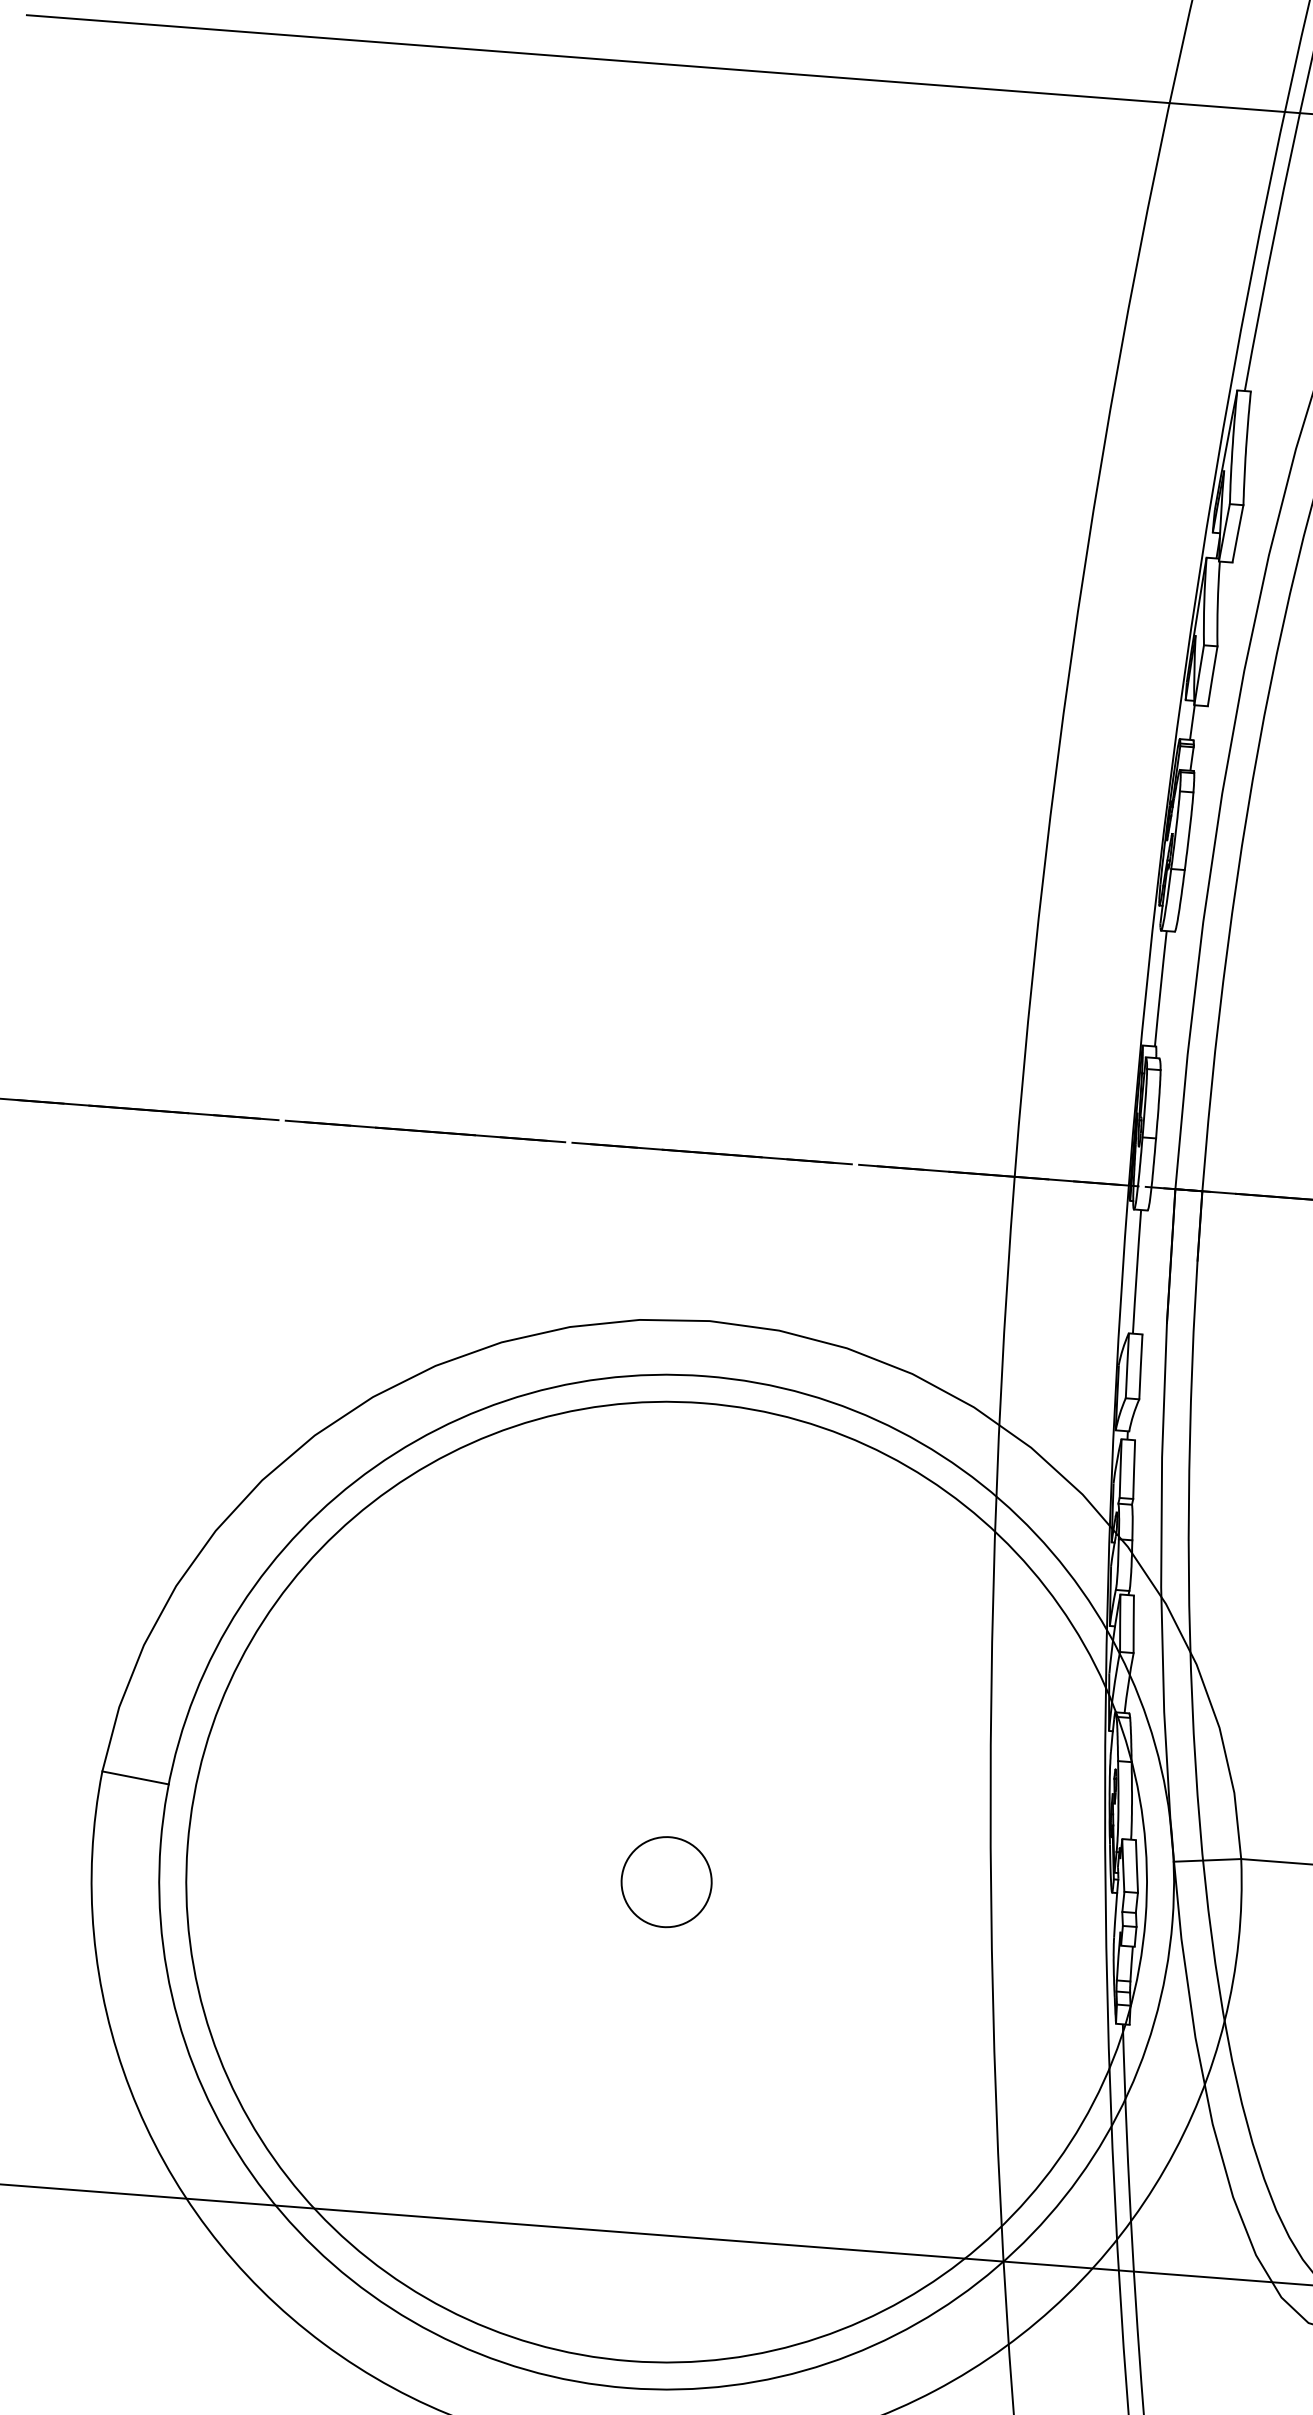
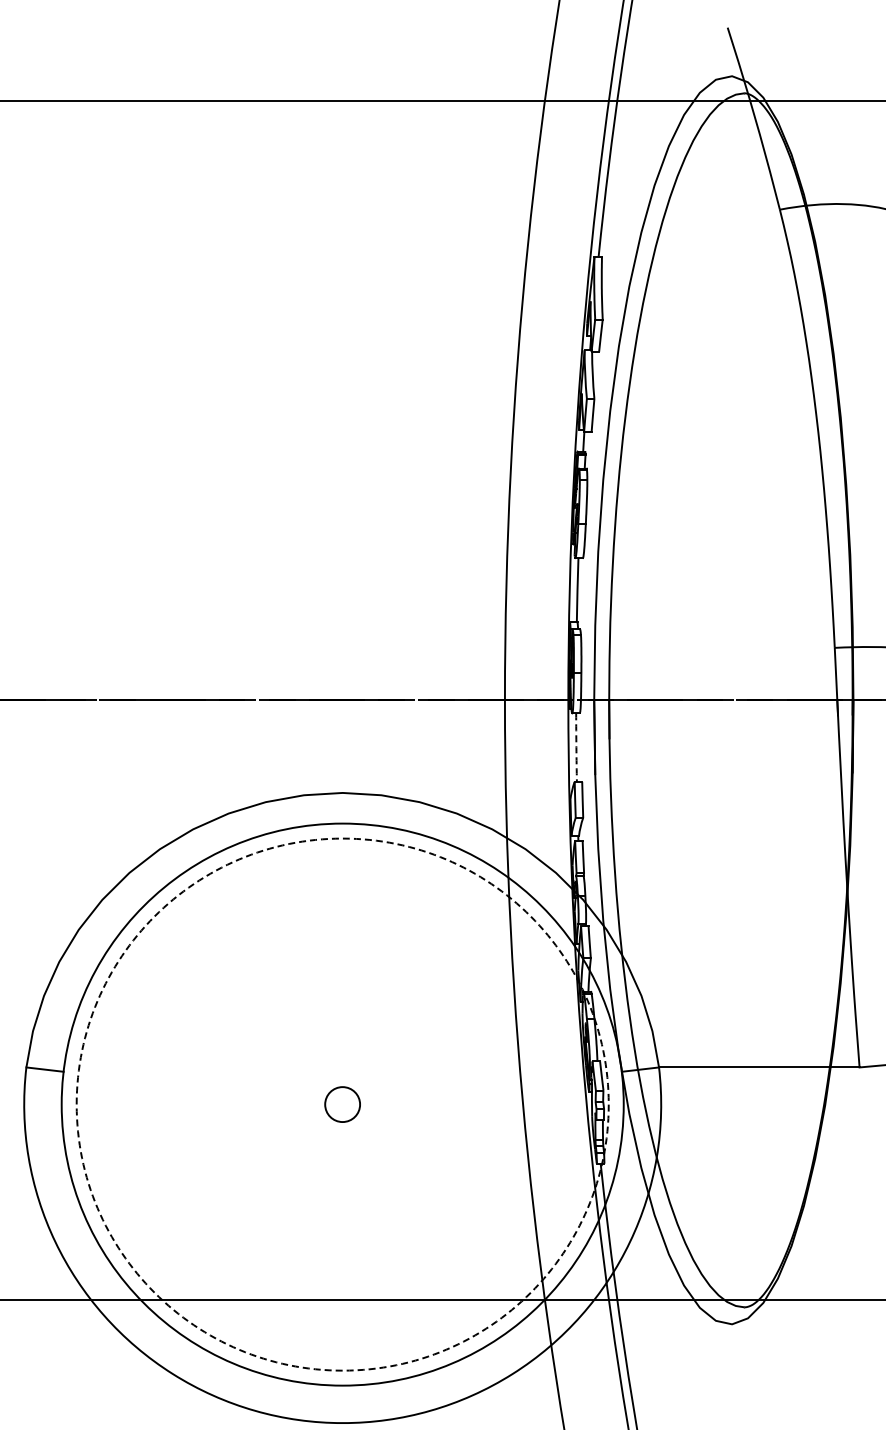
arc: (1136, 1271) -> (576, 747), solid -> dashed
circle: (666, 1881) -> (342, 1104), size x0.7
circle: (666, 1881) -> (342, 1104), solid -> dashed

